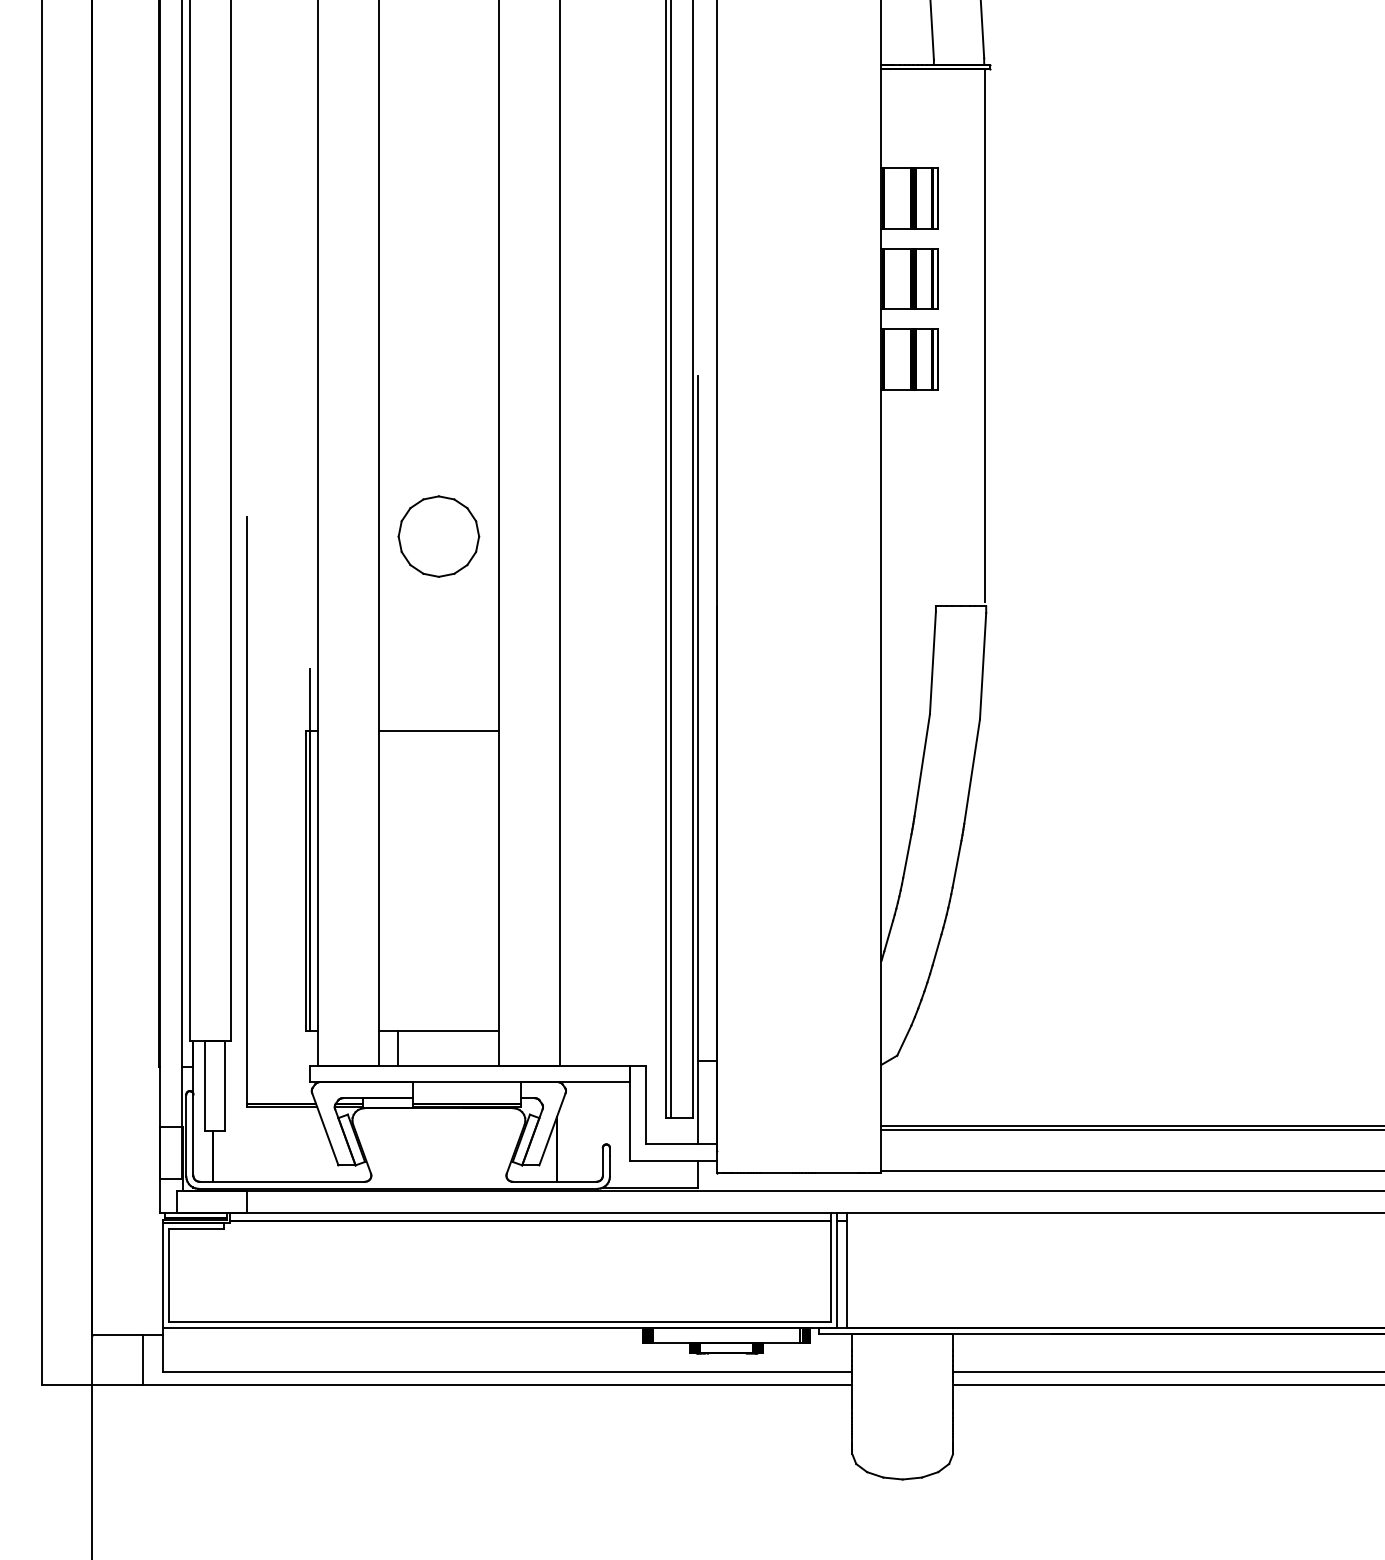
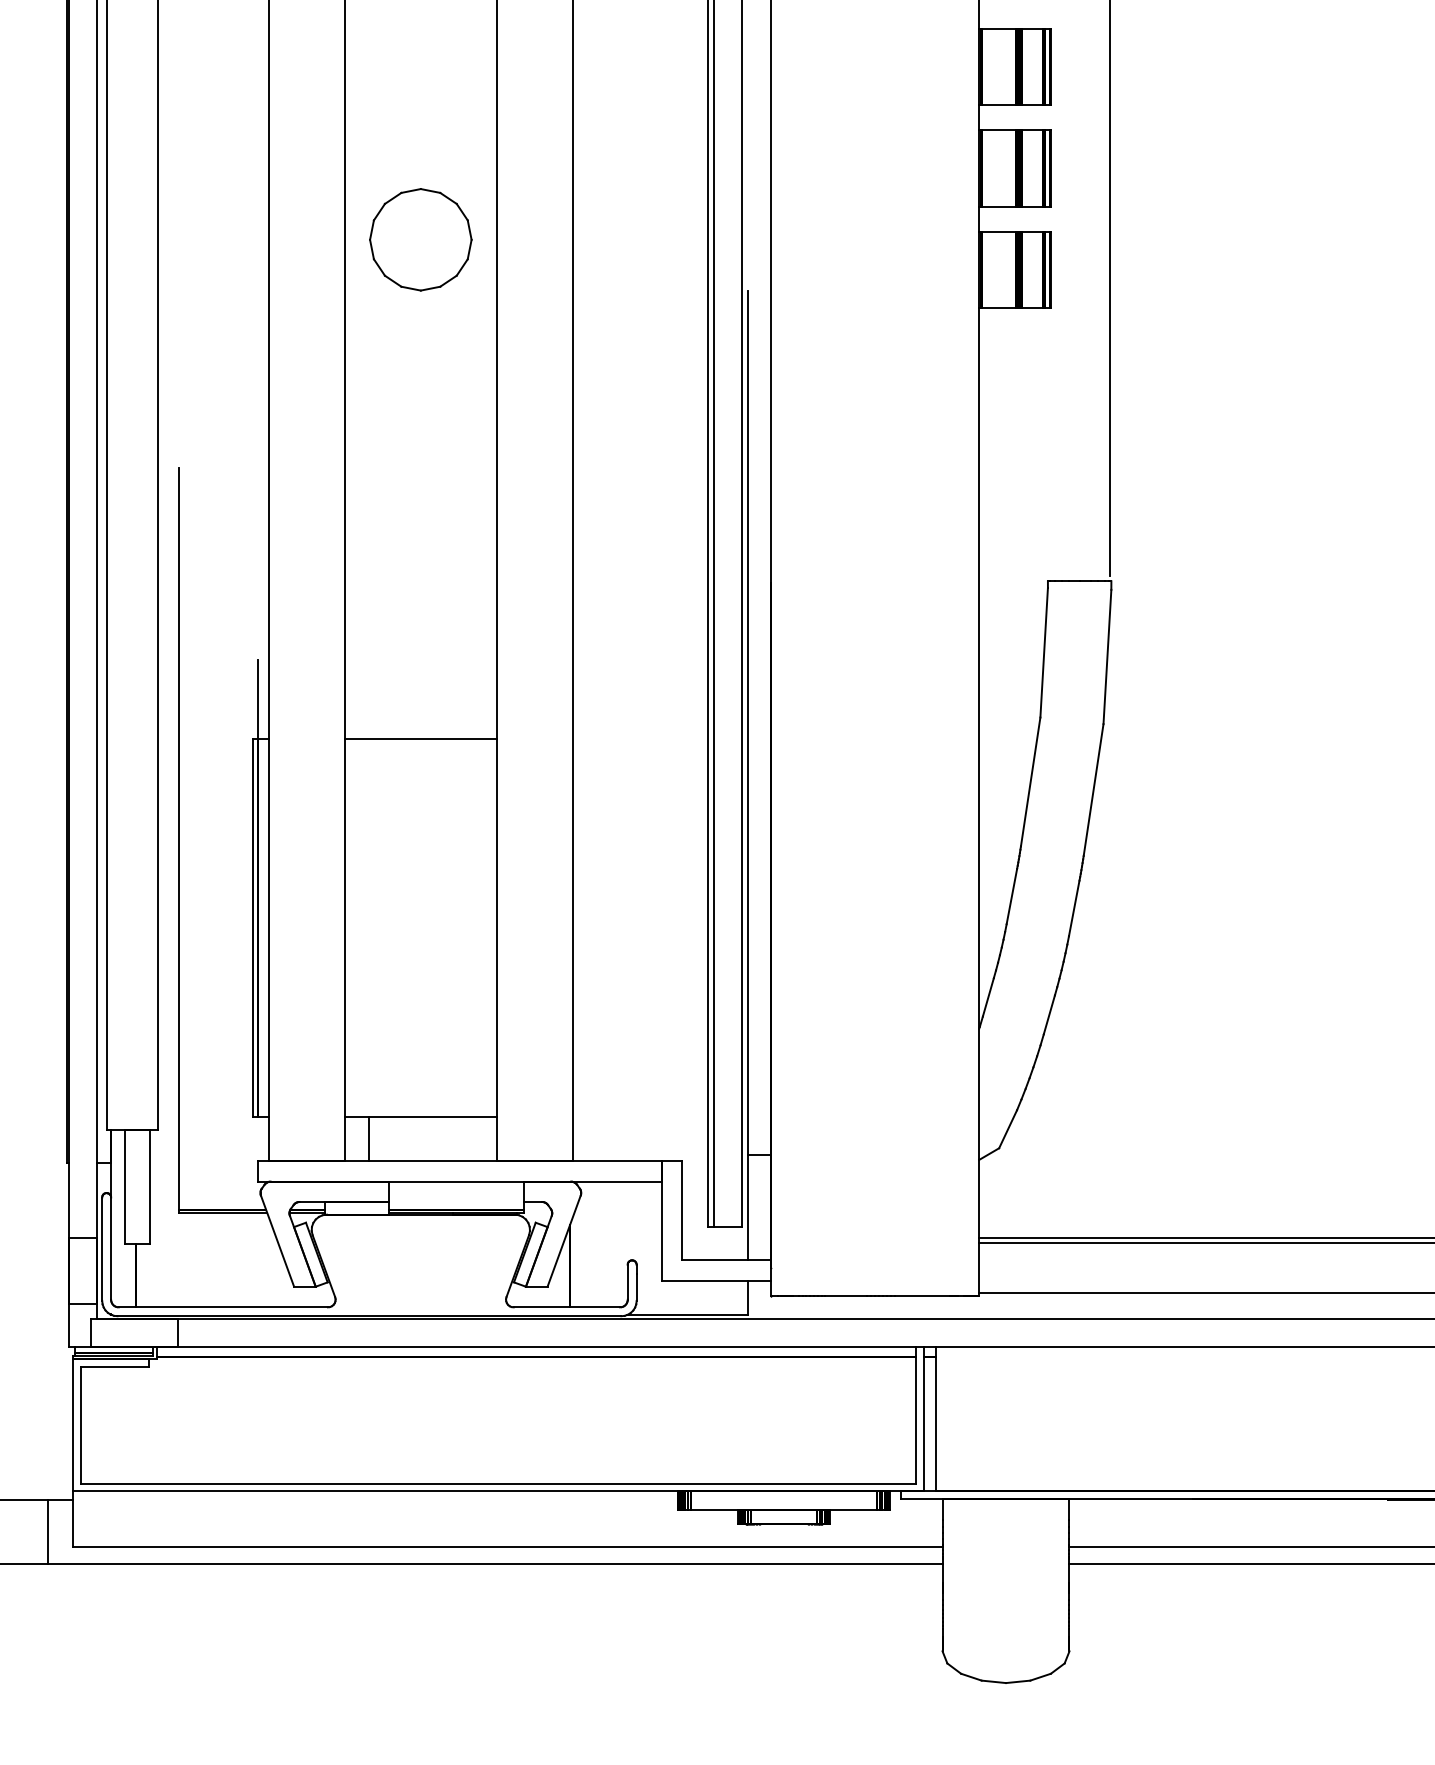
part: (438, 536) -> (420, 239), moved

